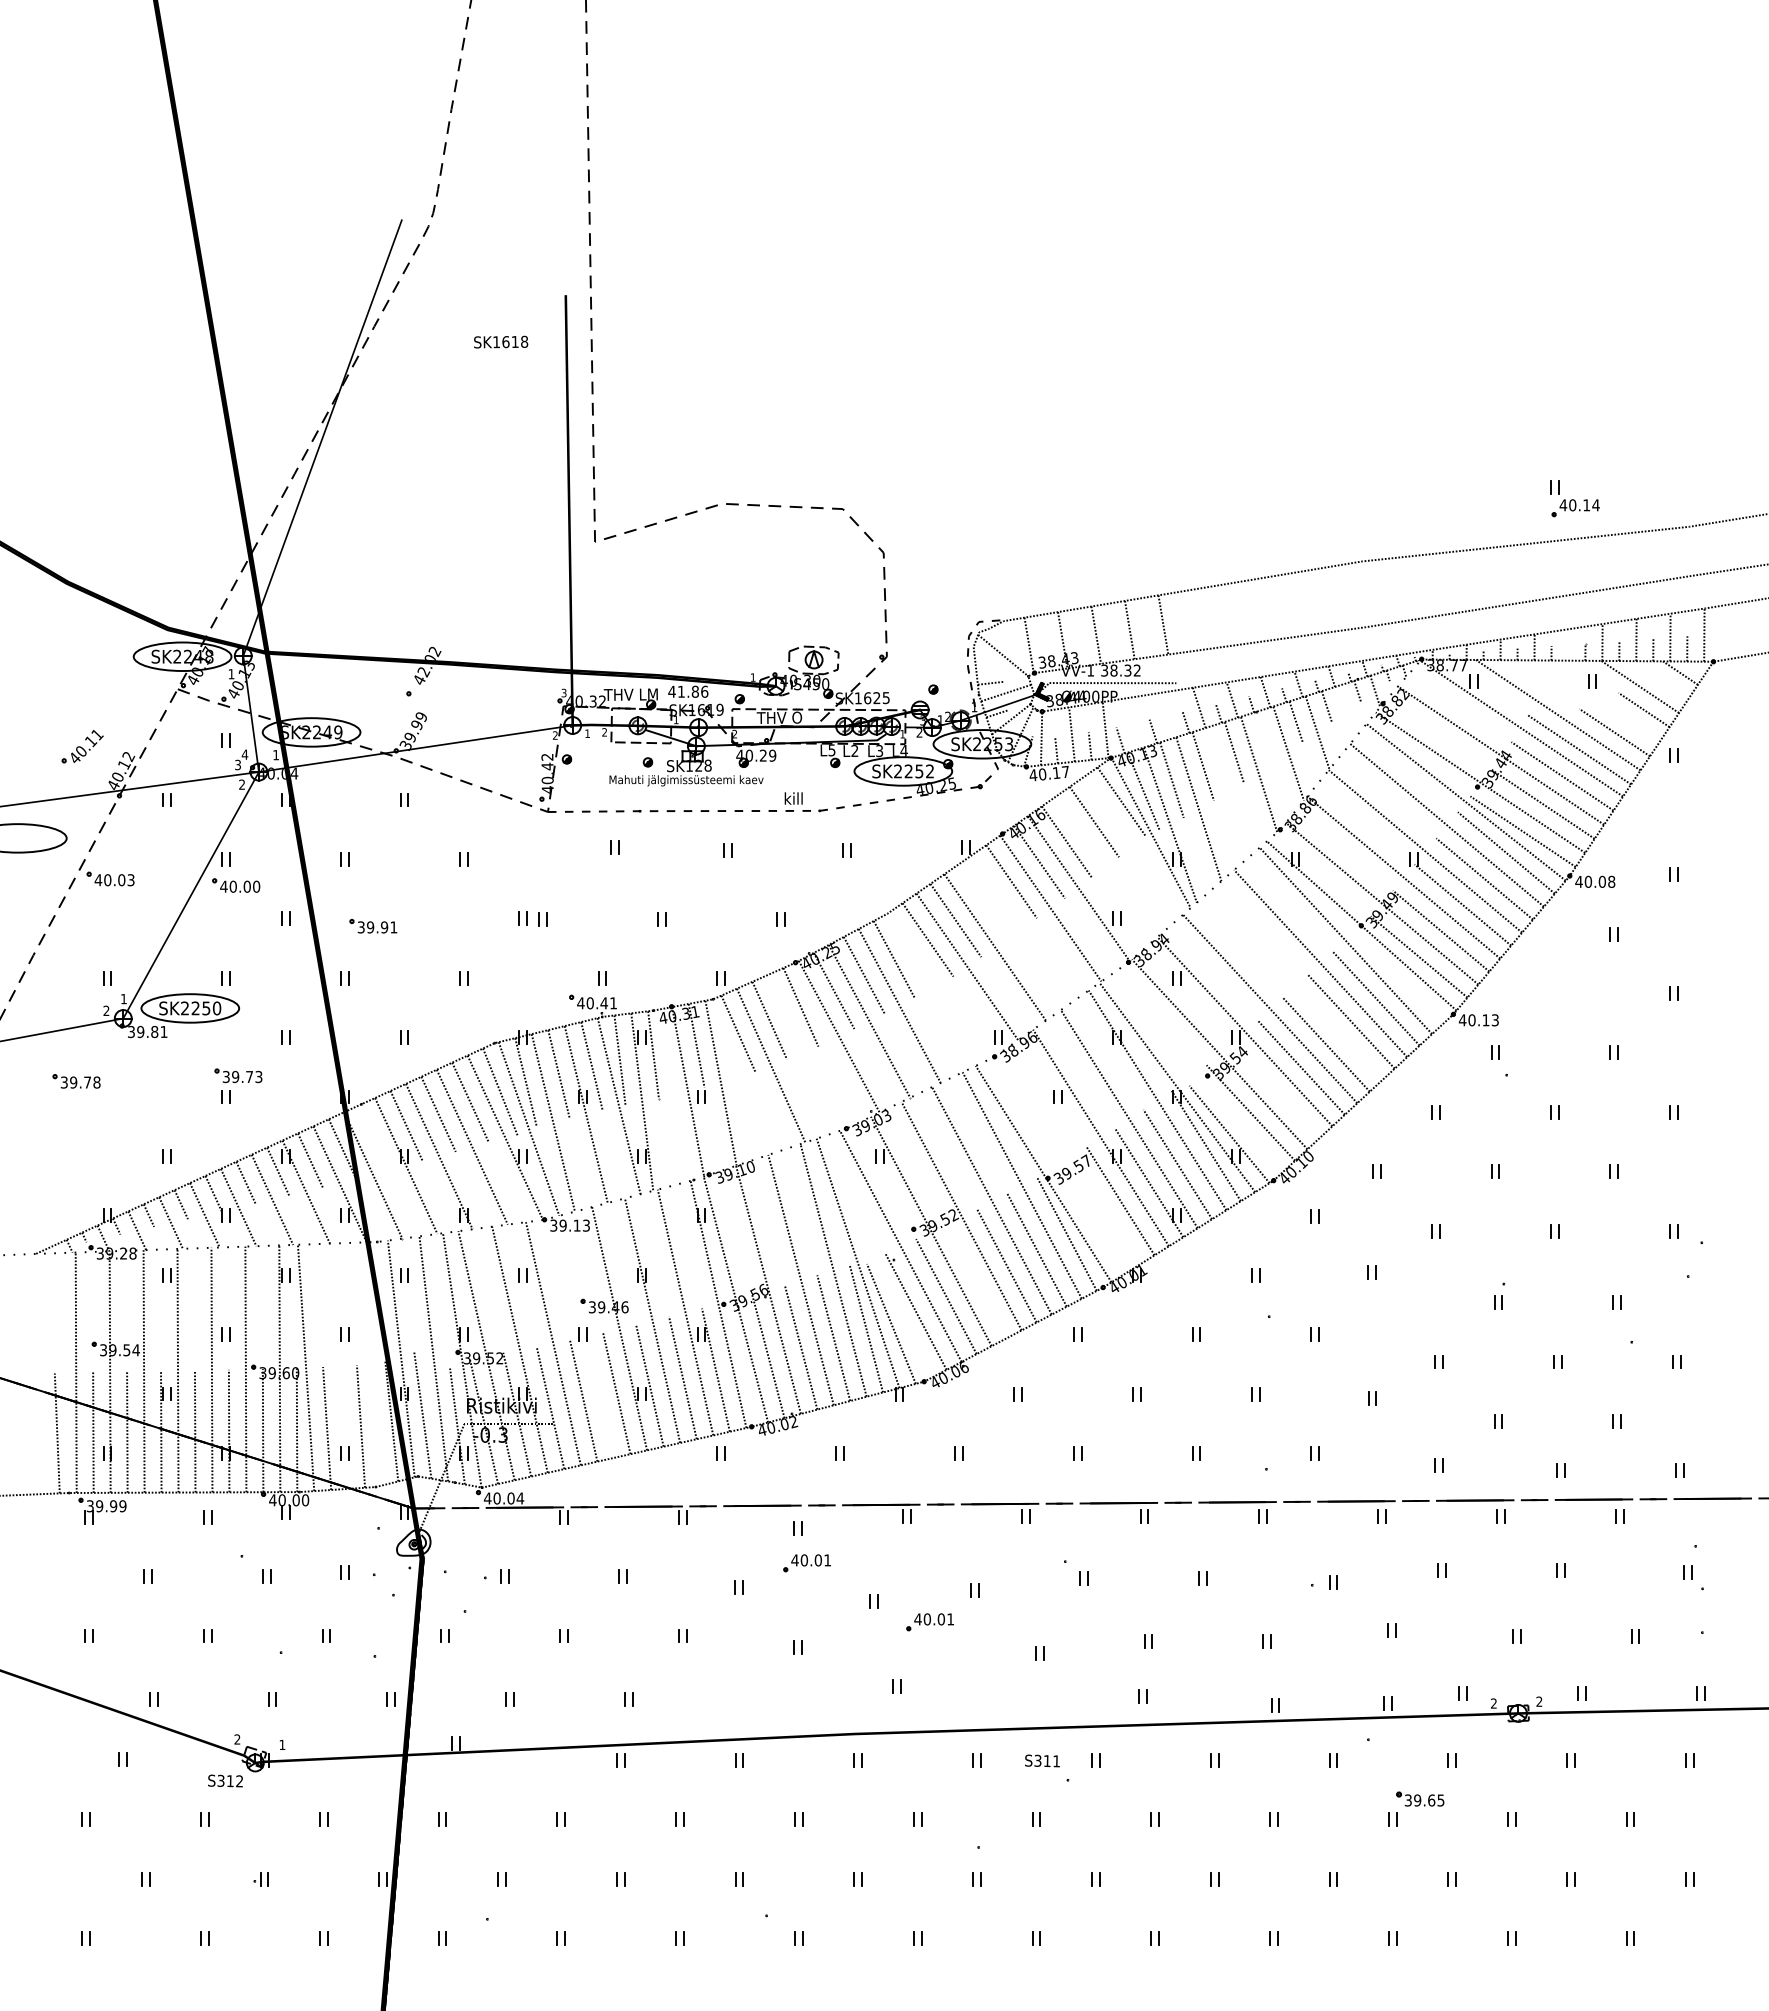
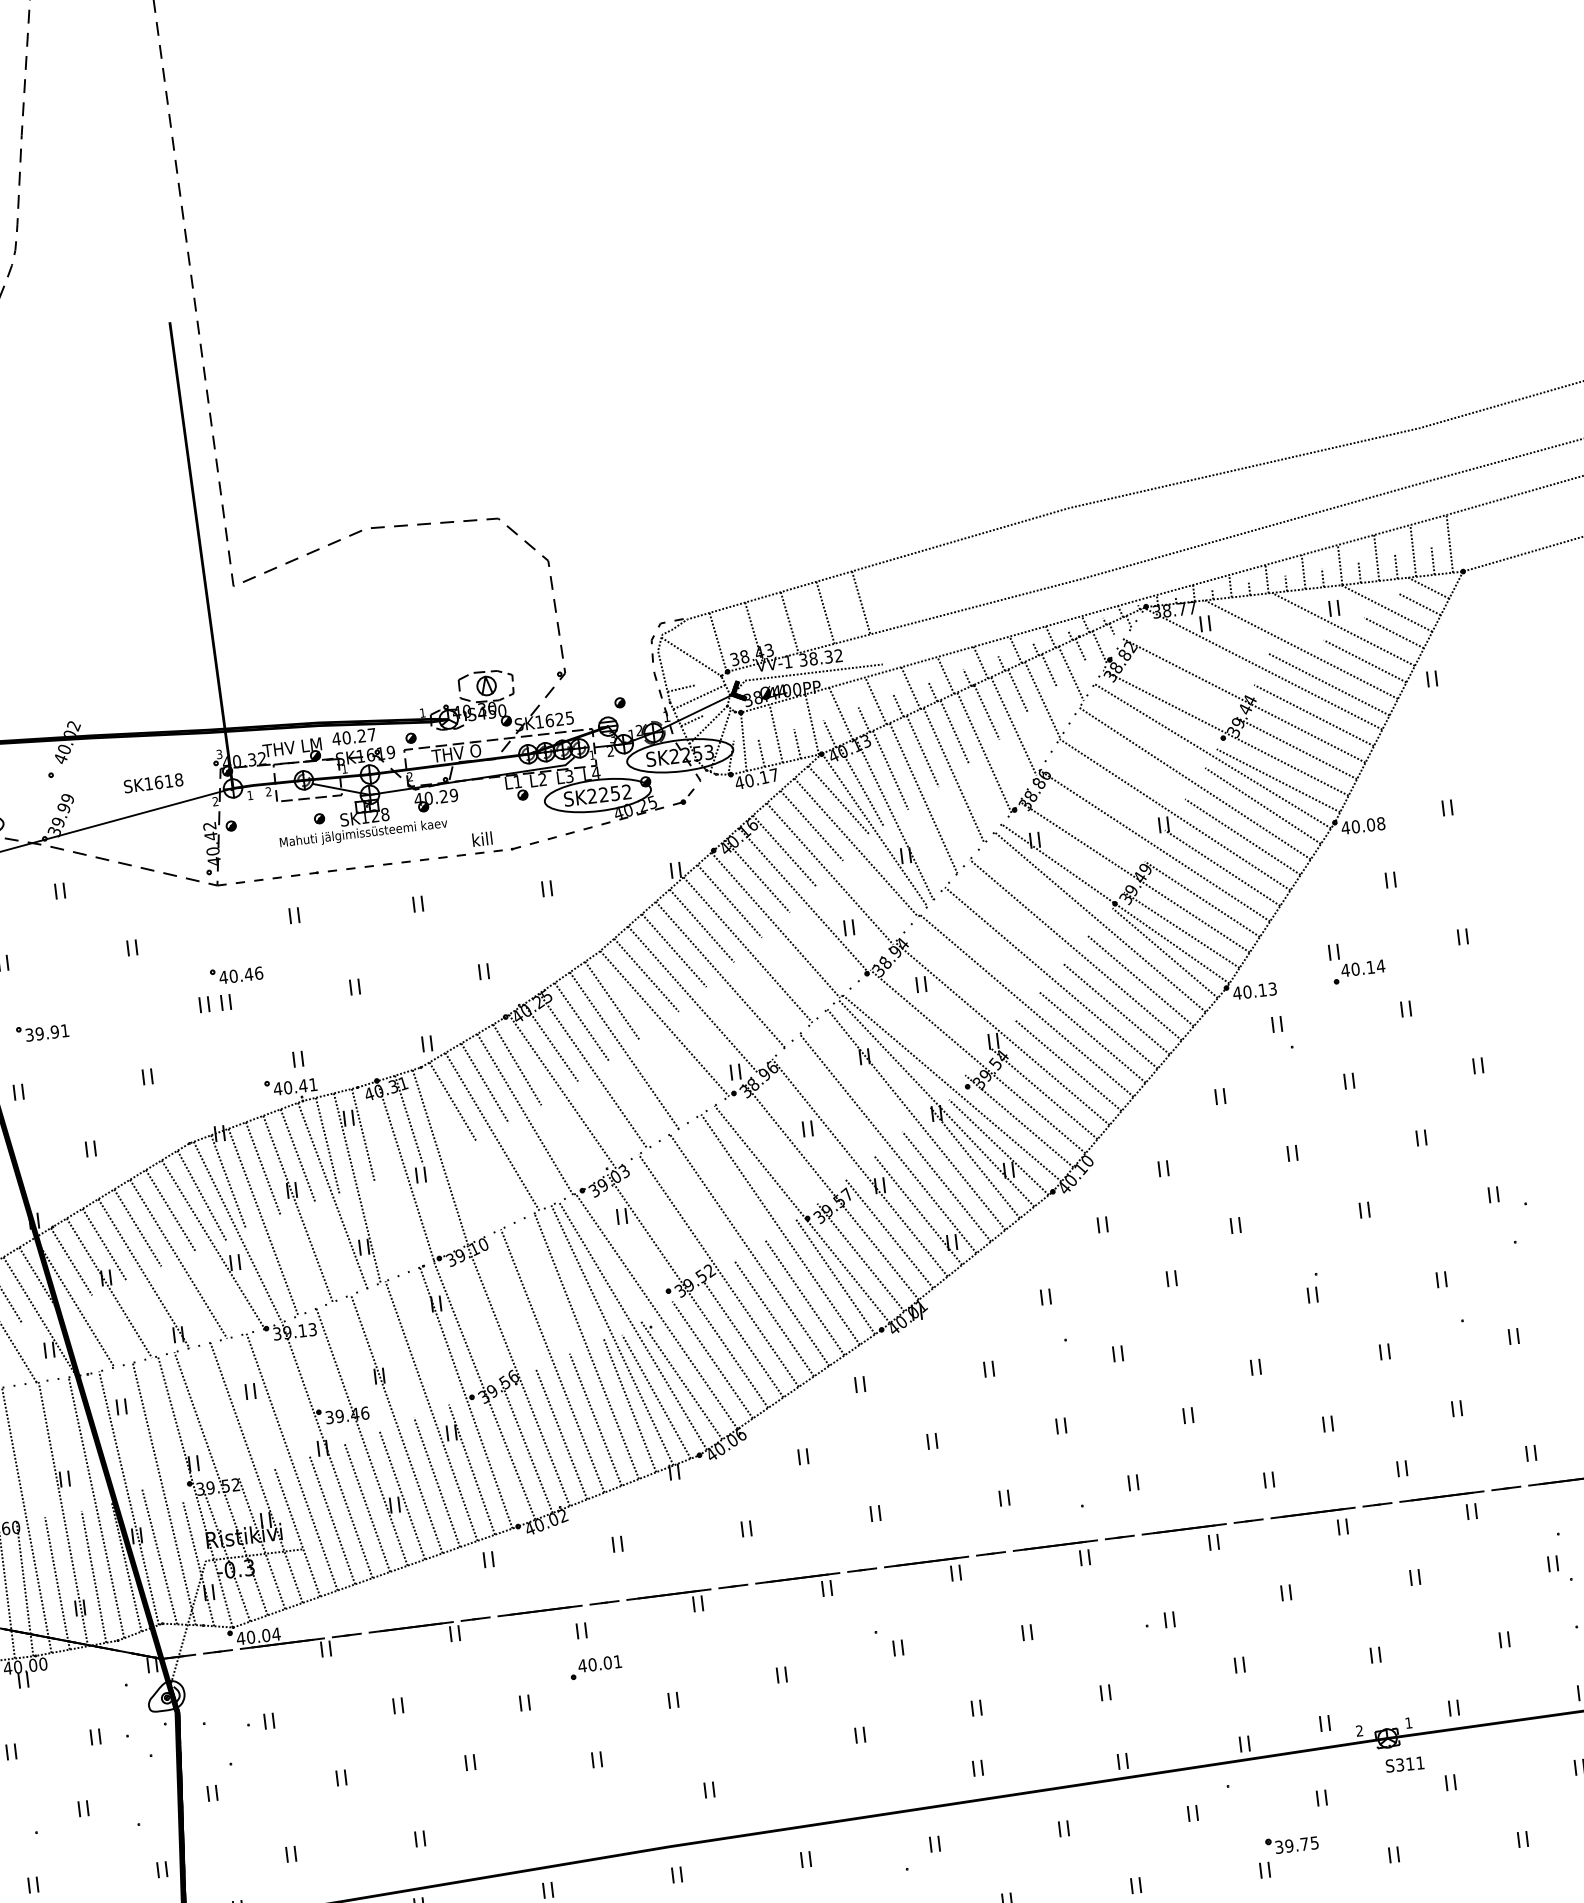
text: (501, 341) -> (153, 782), moved
part: (1574, 498) -> (1356, 961), moved
line: (1568, 644) -> (1303, 571), added
text: (423, 672) -> (64, 750), 42.02 -> 40.02
line: (1670, 686) -> (1419, 604), added
text: (692, 691) -> (358, 736), 41.86 -> 40.27
line: (1598, 701) -> (1343, 629), added
line: (1345, 711) -> (1070, 673), added
line: (1165, 715) -> (875, 700), added
line: (1133, 723) -> (841, 713), added
line: (1265, 738) -> (986, 712), added
text: (831, 750) -> (517, 782), L5 -> L1
line: (1228, 791) -> (953, 775), added
line: (1132, 846) -> (856, 847), added
line: (1105, 867) -> (829, 873), added
part: (555, 894) -> (236, 974), added
line: (983, 900) -> (701, 925), added
line: (1022, 927) -> (747, 949), added
line: (1401, 975) -> (1165, 952), added
line: (938, 985) -> (663, 1023), added
line: (1295, 986) -> (1051, 978), added
line: (802, 1052) -> (524, 1113), added
line: (1193, 1075) -> (952, 1088), added
line: (1276, 1090) -> (1044, 1093), added
line: (374, 1137) -> (71, 1261), added
line: (1072, 1156) -> (831, 1191), added
line: (1091, 1219) -> (860, 1257), added
line: (877, 1256) -> (632, 1325), added
line: (976, 1280) -> (743, 1338), added
line: (586, 1336) -> (327, 1449), added
line: (370, 1363) -> (96, 1507), added
line: (339, 1365) -> (62, 1513), added
part: (929, 1622) -> (736, 1715), removed
text: (1539, 1701) -> (1408, 1722), 2 -> 1
text: (1042, 1760) -> (1404, 1763), moved
text: (1431, 1800) -> (1304, 1844), 39.65 -> 39.75

